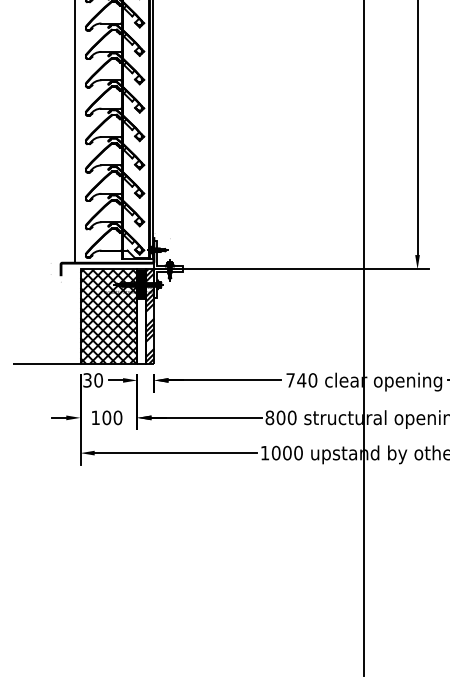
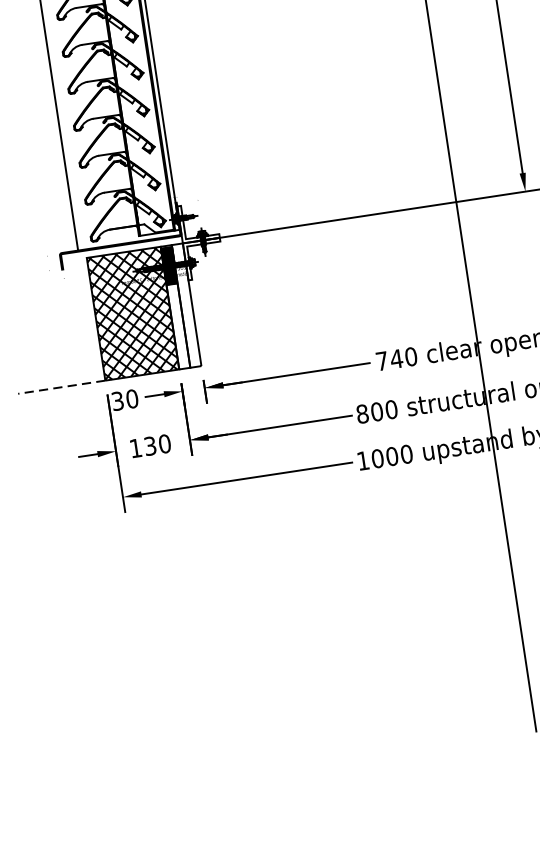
hatch: (149, 316) -> (185, 305), removed
line: (46, 363) -> (61, 387), solid -> dashed
text: (106, 417) -> (149, 445), 100 -> 130

